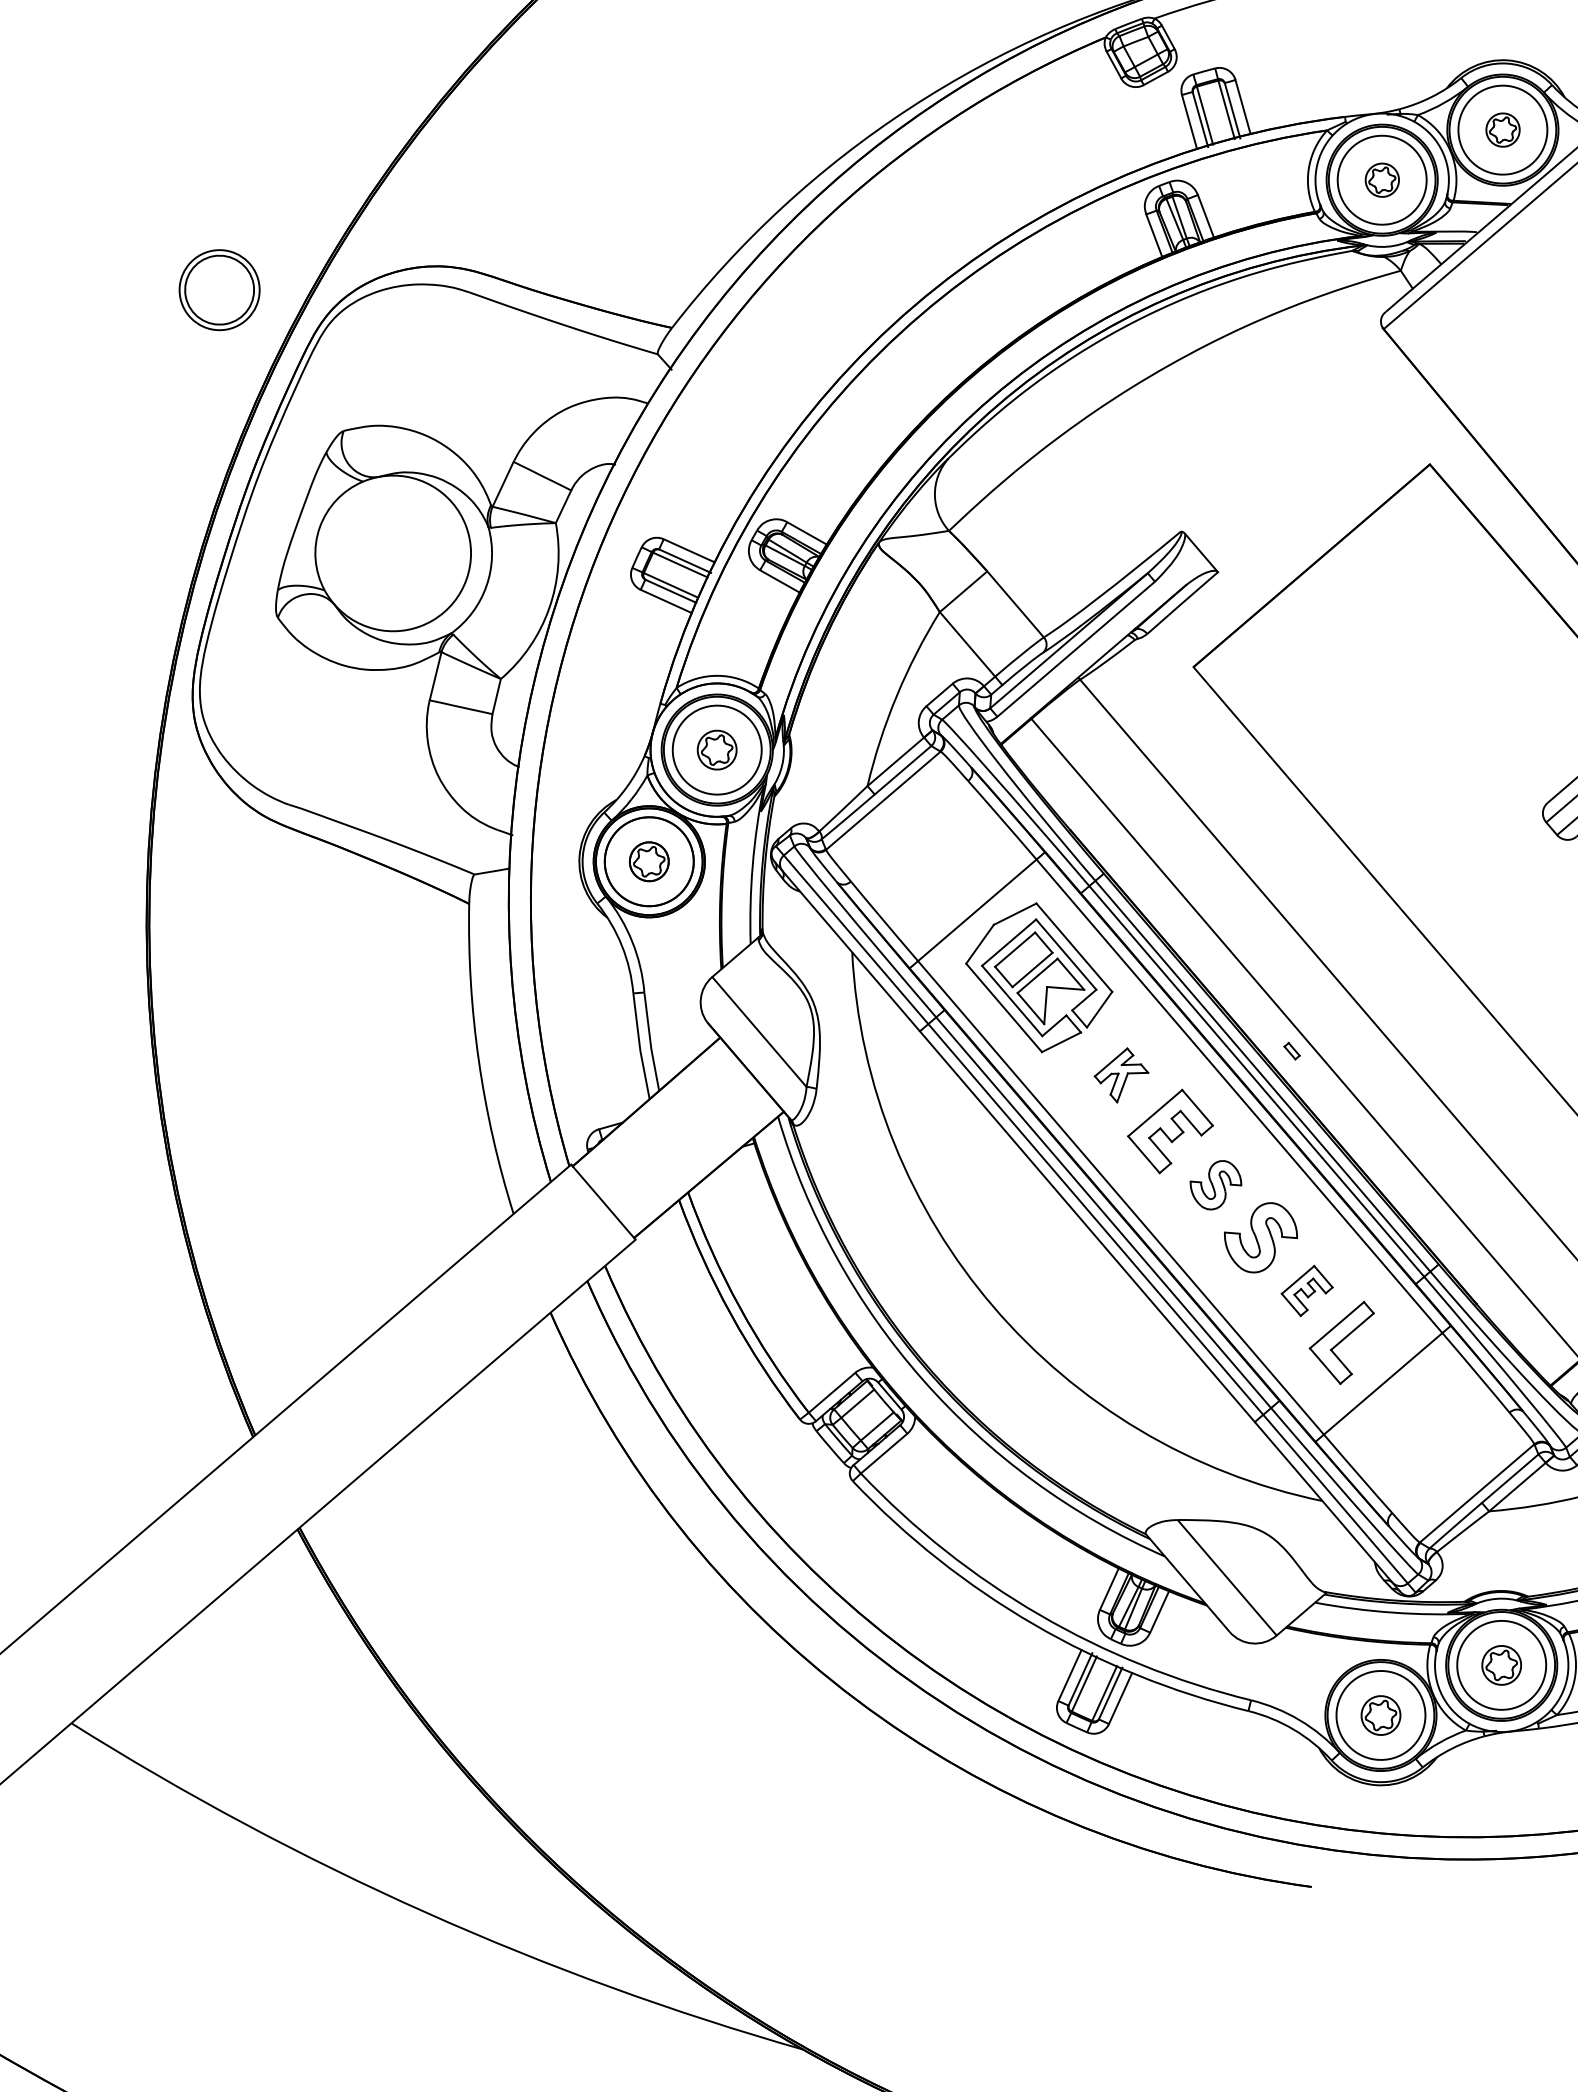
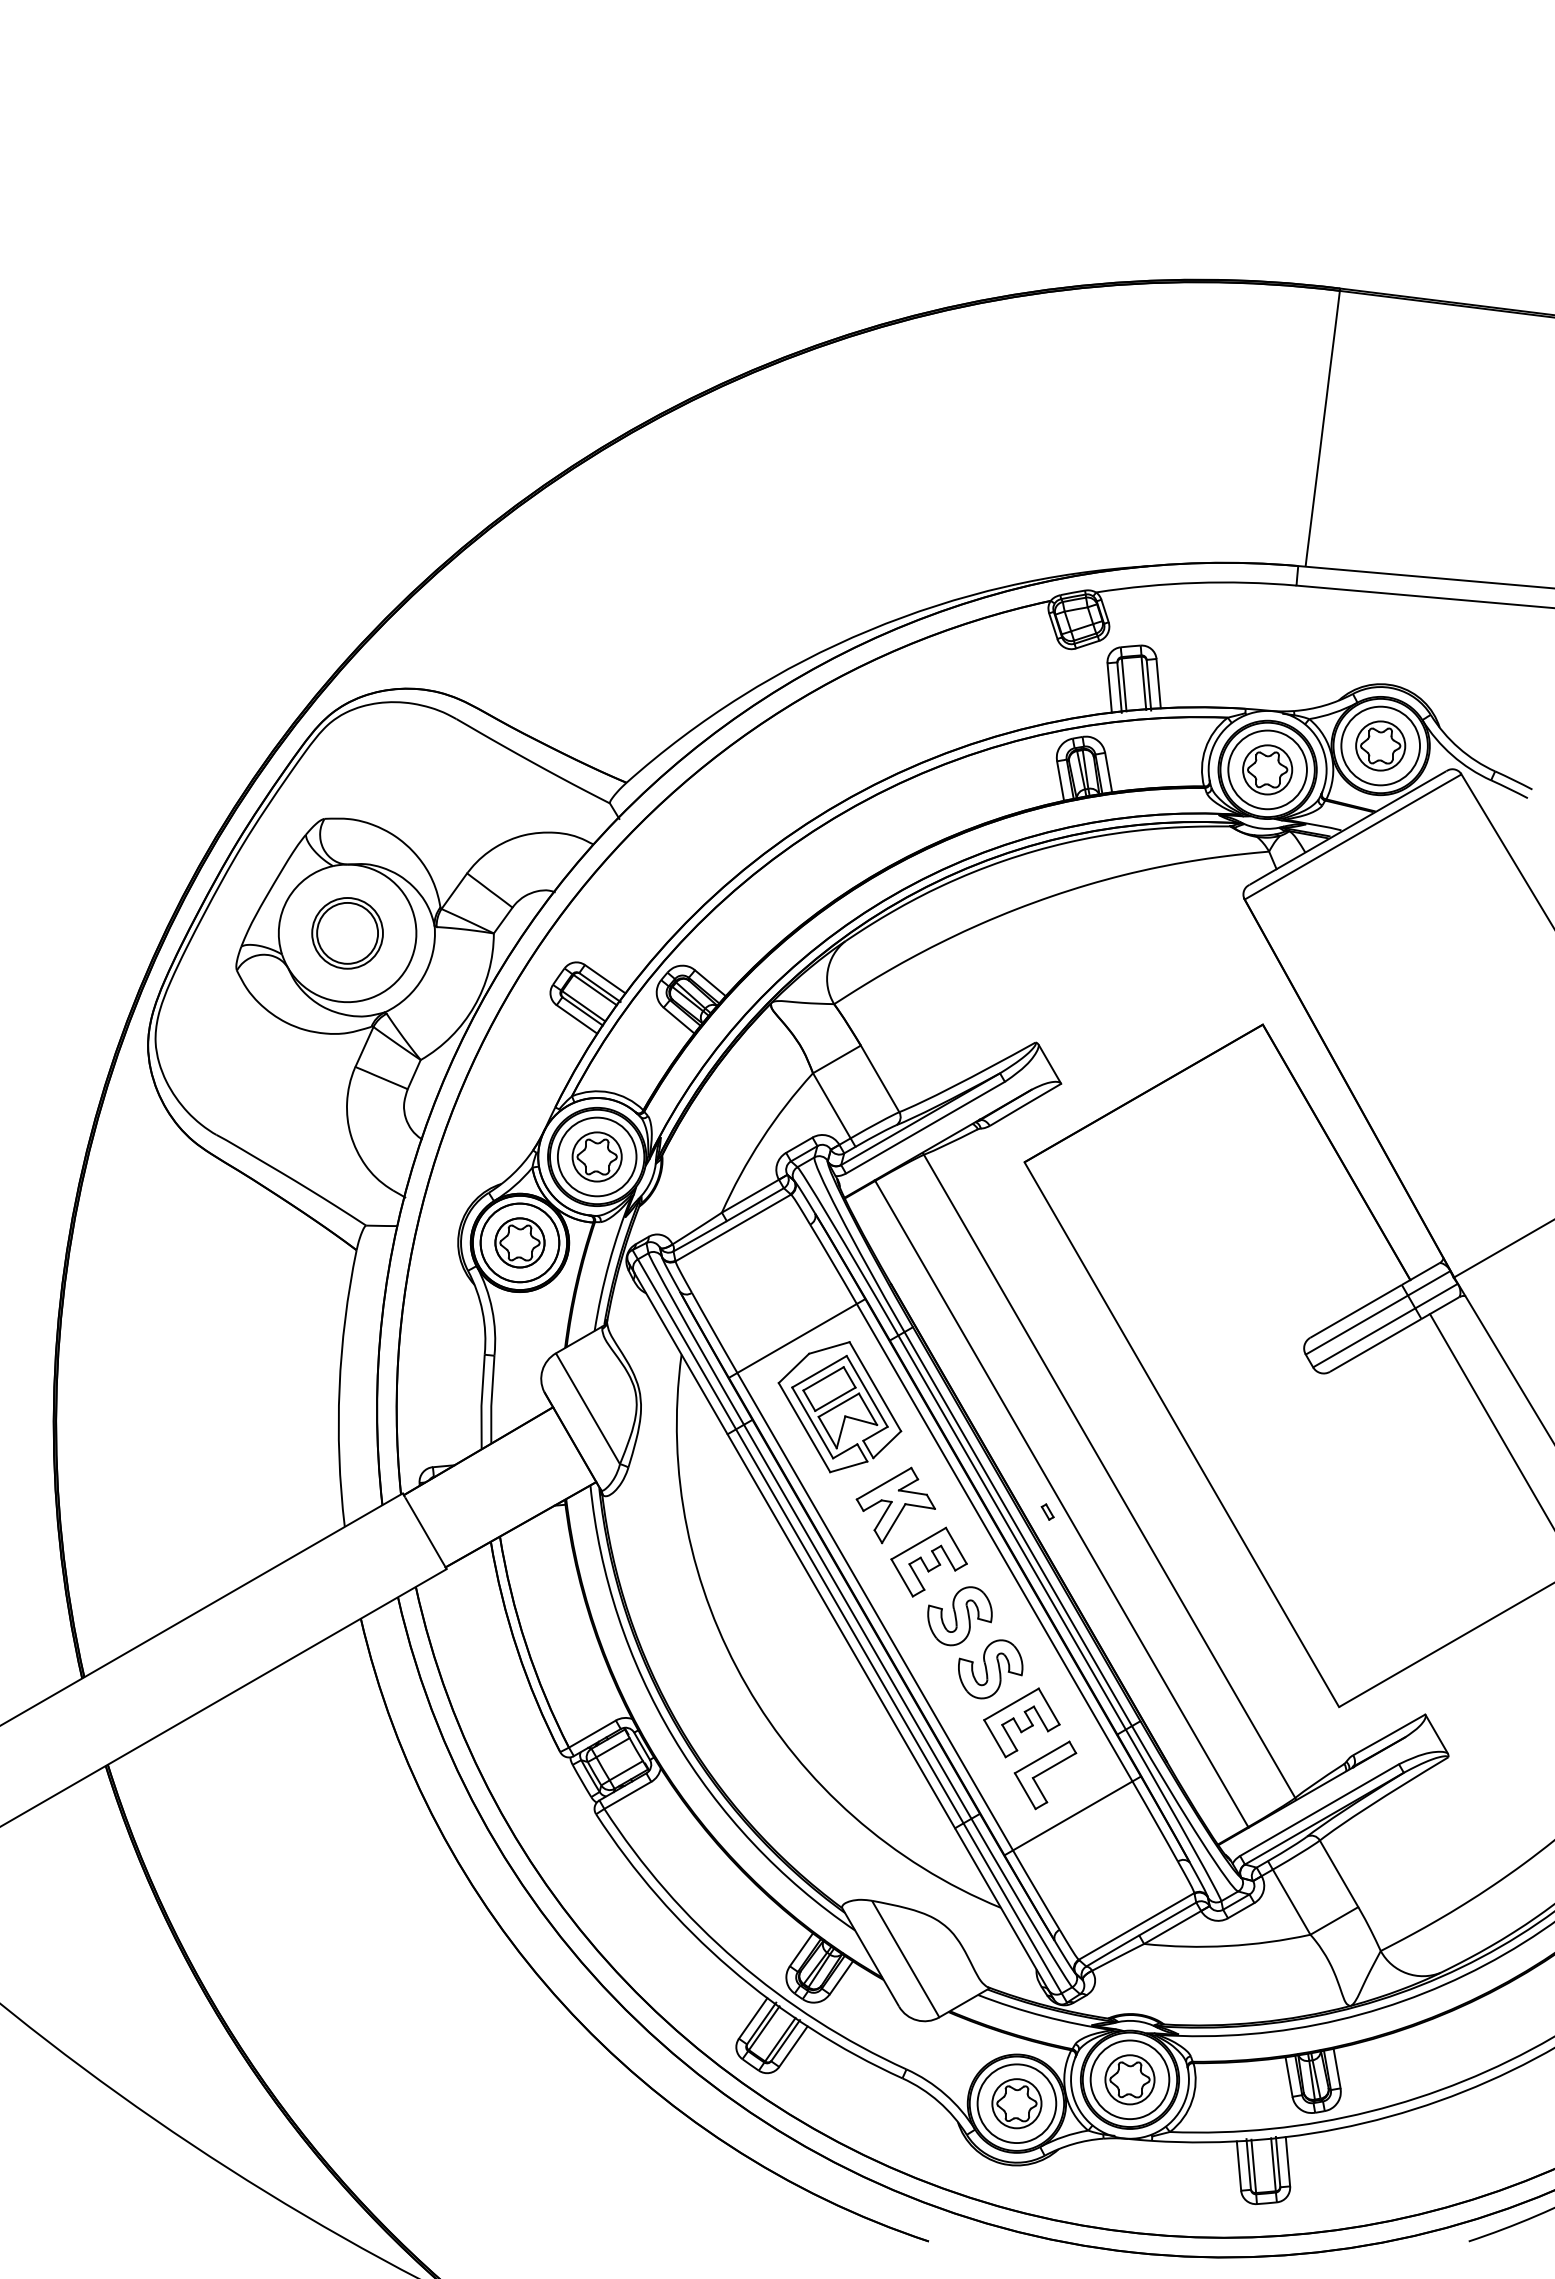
part: (1502, 129) -> (1380, 745), size x1.67
part: (1381, 179) -> (1267, 769), size x1.67
part: (219, 290) -> (347, 933), moved
part: (716, 749) -> (596, 1156), size x1.43
part: (648, 861) -> (519, 1242), size x1.43
part: (1121, 1075) -> (895, 1505), size x1.67
part: (1215, 1185) -> (959, 1616), size x1.43
part: (1306, 1290) -> (1021, 1722), size x1.67
part: (1501, 1665) -> (1129, 2079), size x1.43
part: (1380, 1715) -> (1016, 2103), size x1.43

